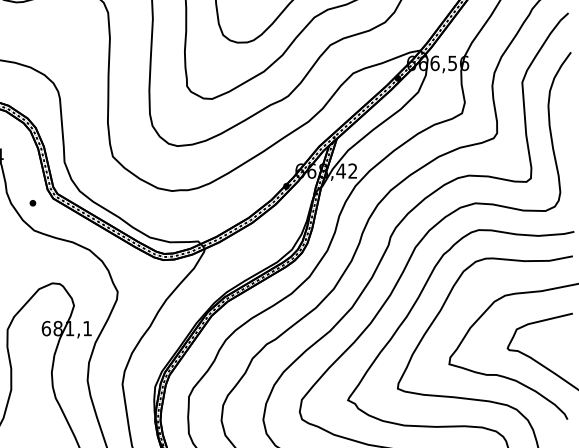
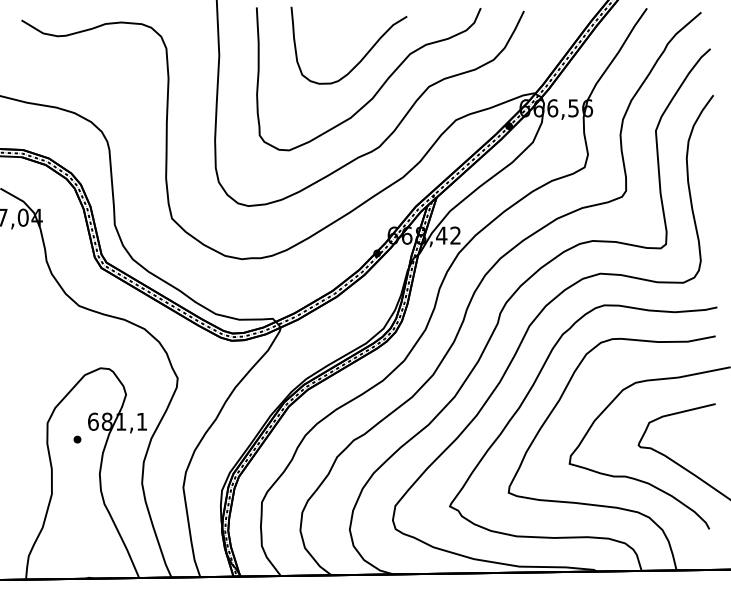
part: (32, 203) -> (77, 439), moved

